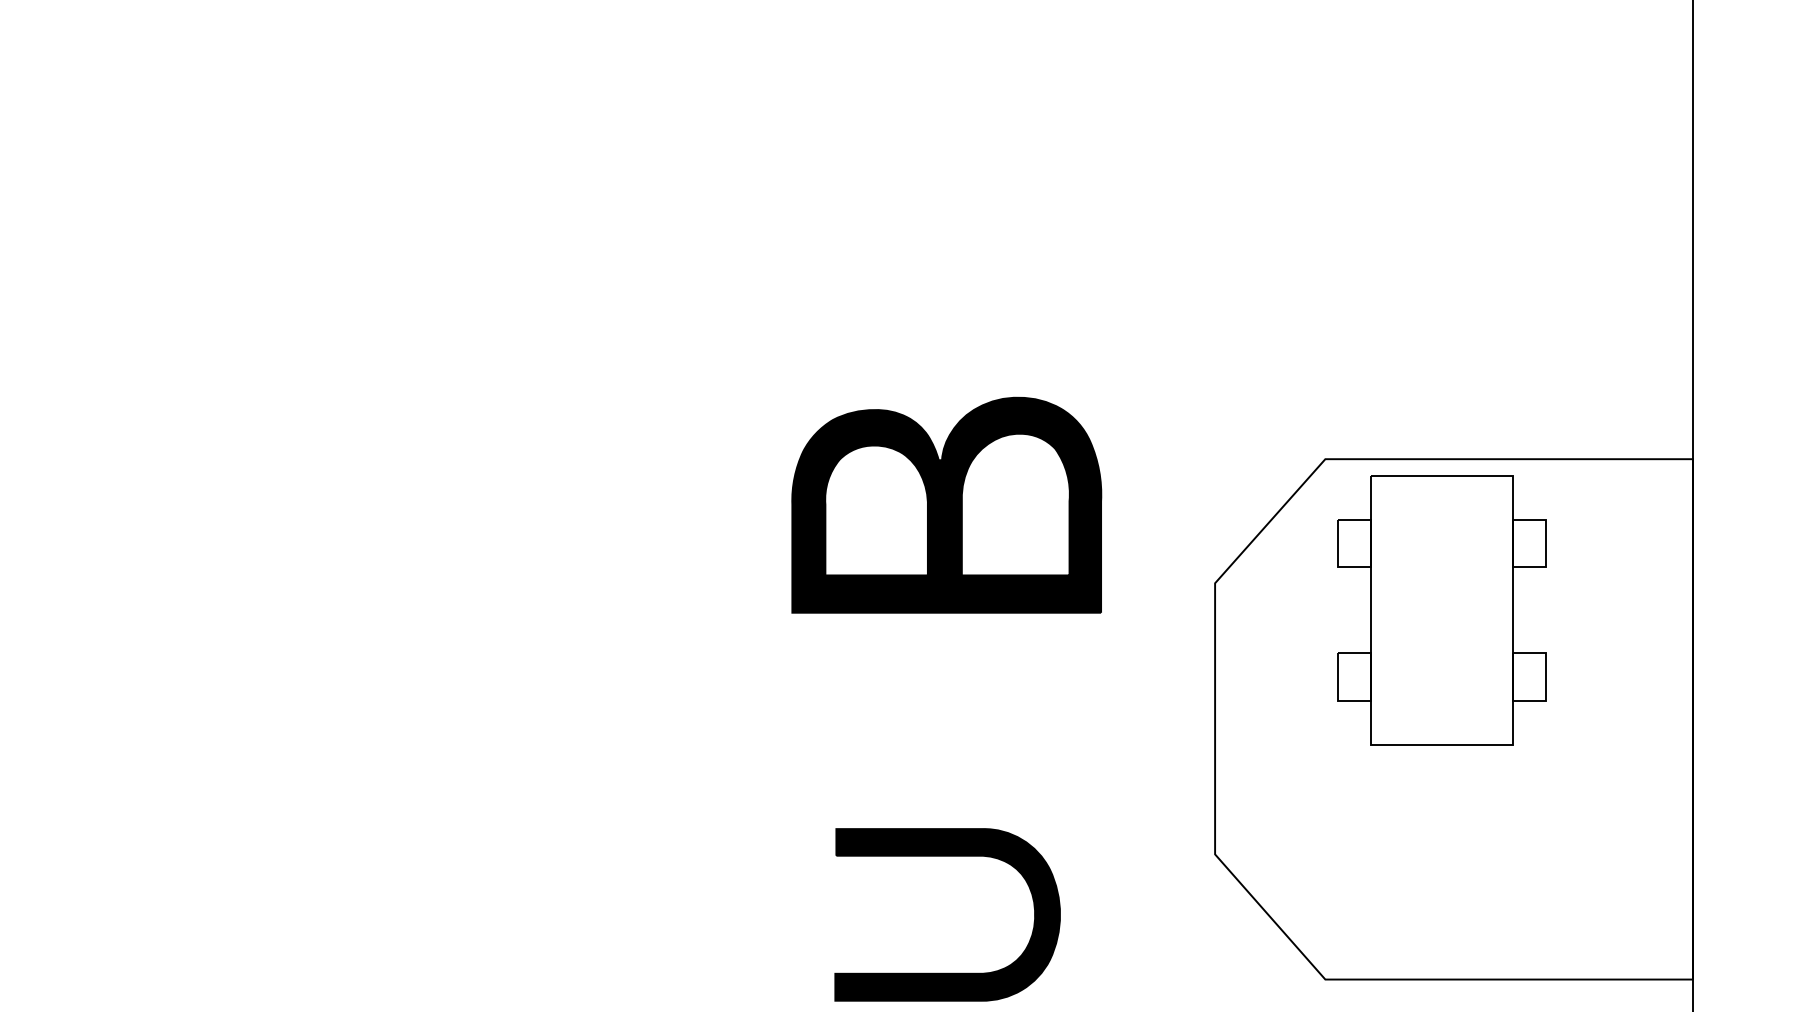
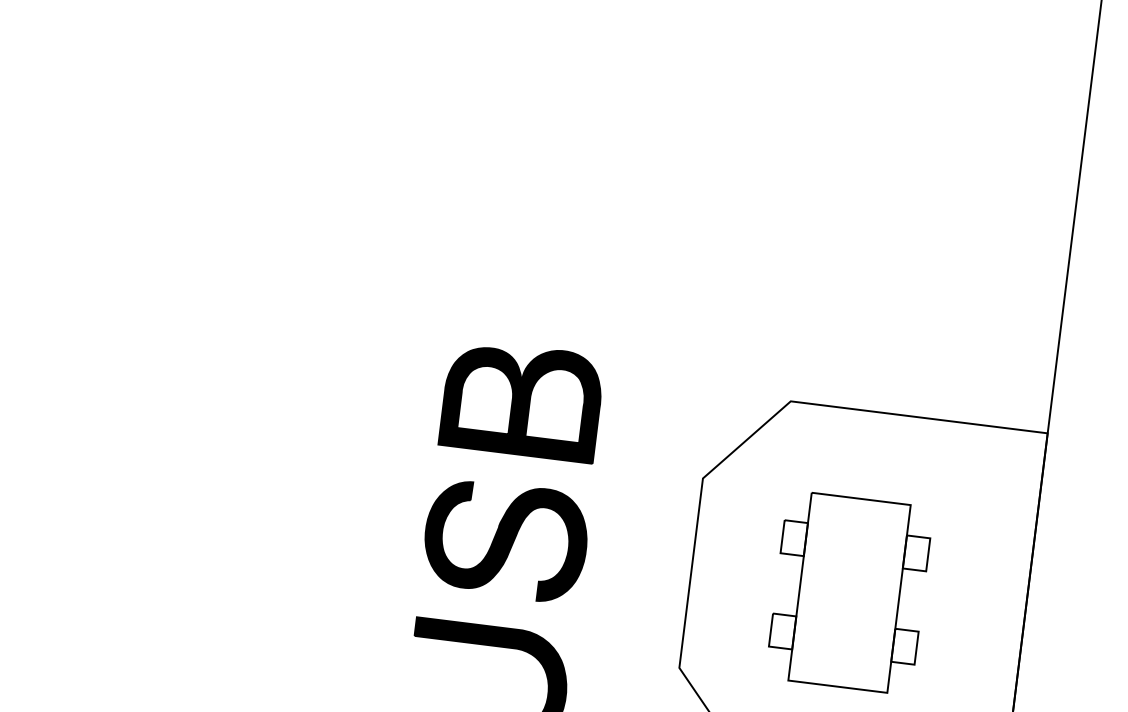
part: (946, 504) -> (522, 400), size x0.71
part: (1441, 610) -> (849, 592), moved
part: (948, 705) -> (506, 540), added

